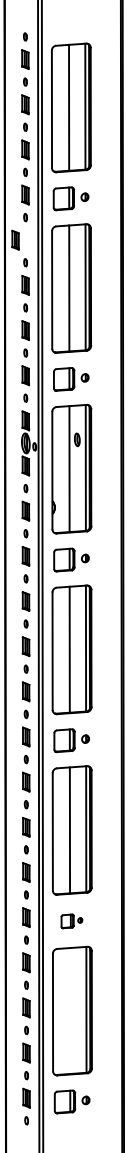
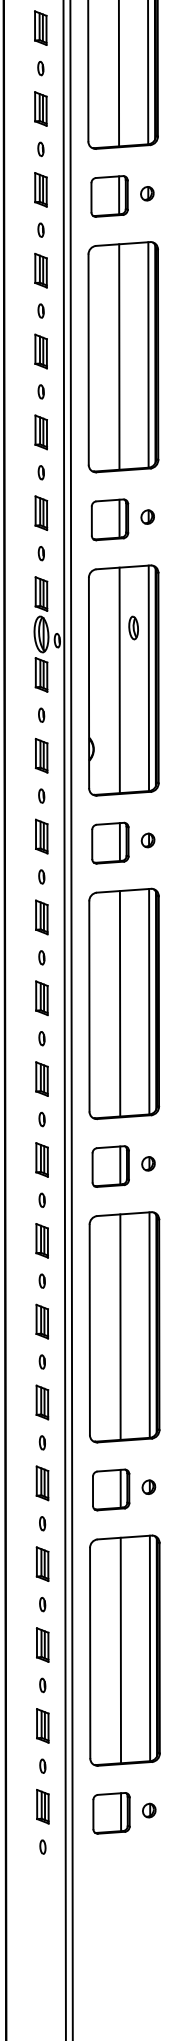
part: (15, 239) -> (40, 269), moved
part: (71, 921) -> (123, 1490), size x1.67
line: (70, 1011) -> (121, 1651), added

